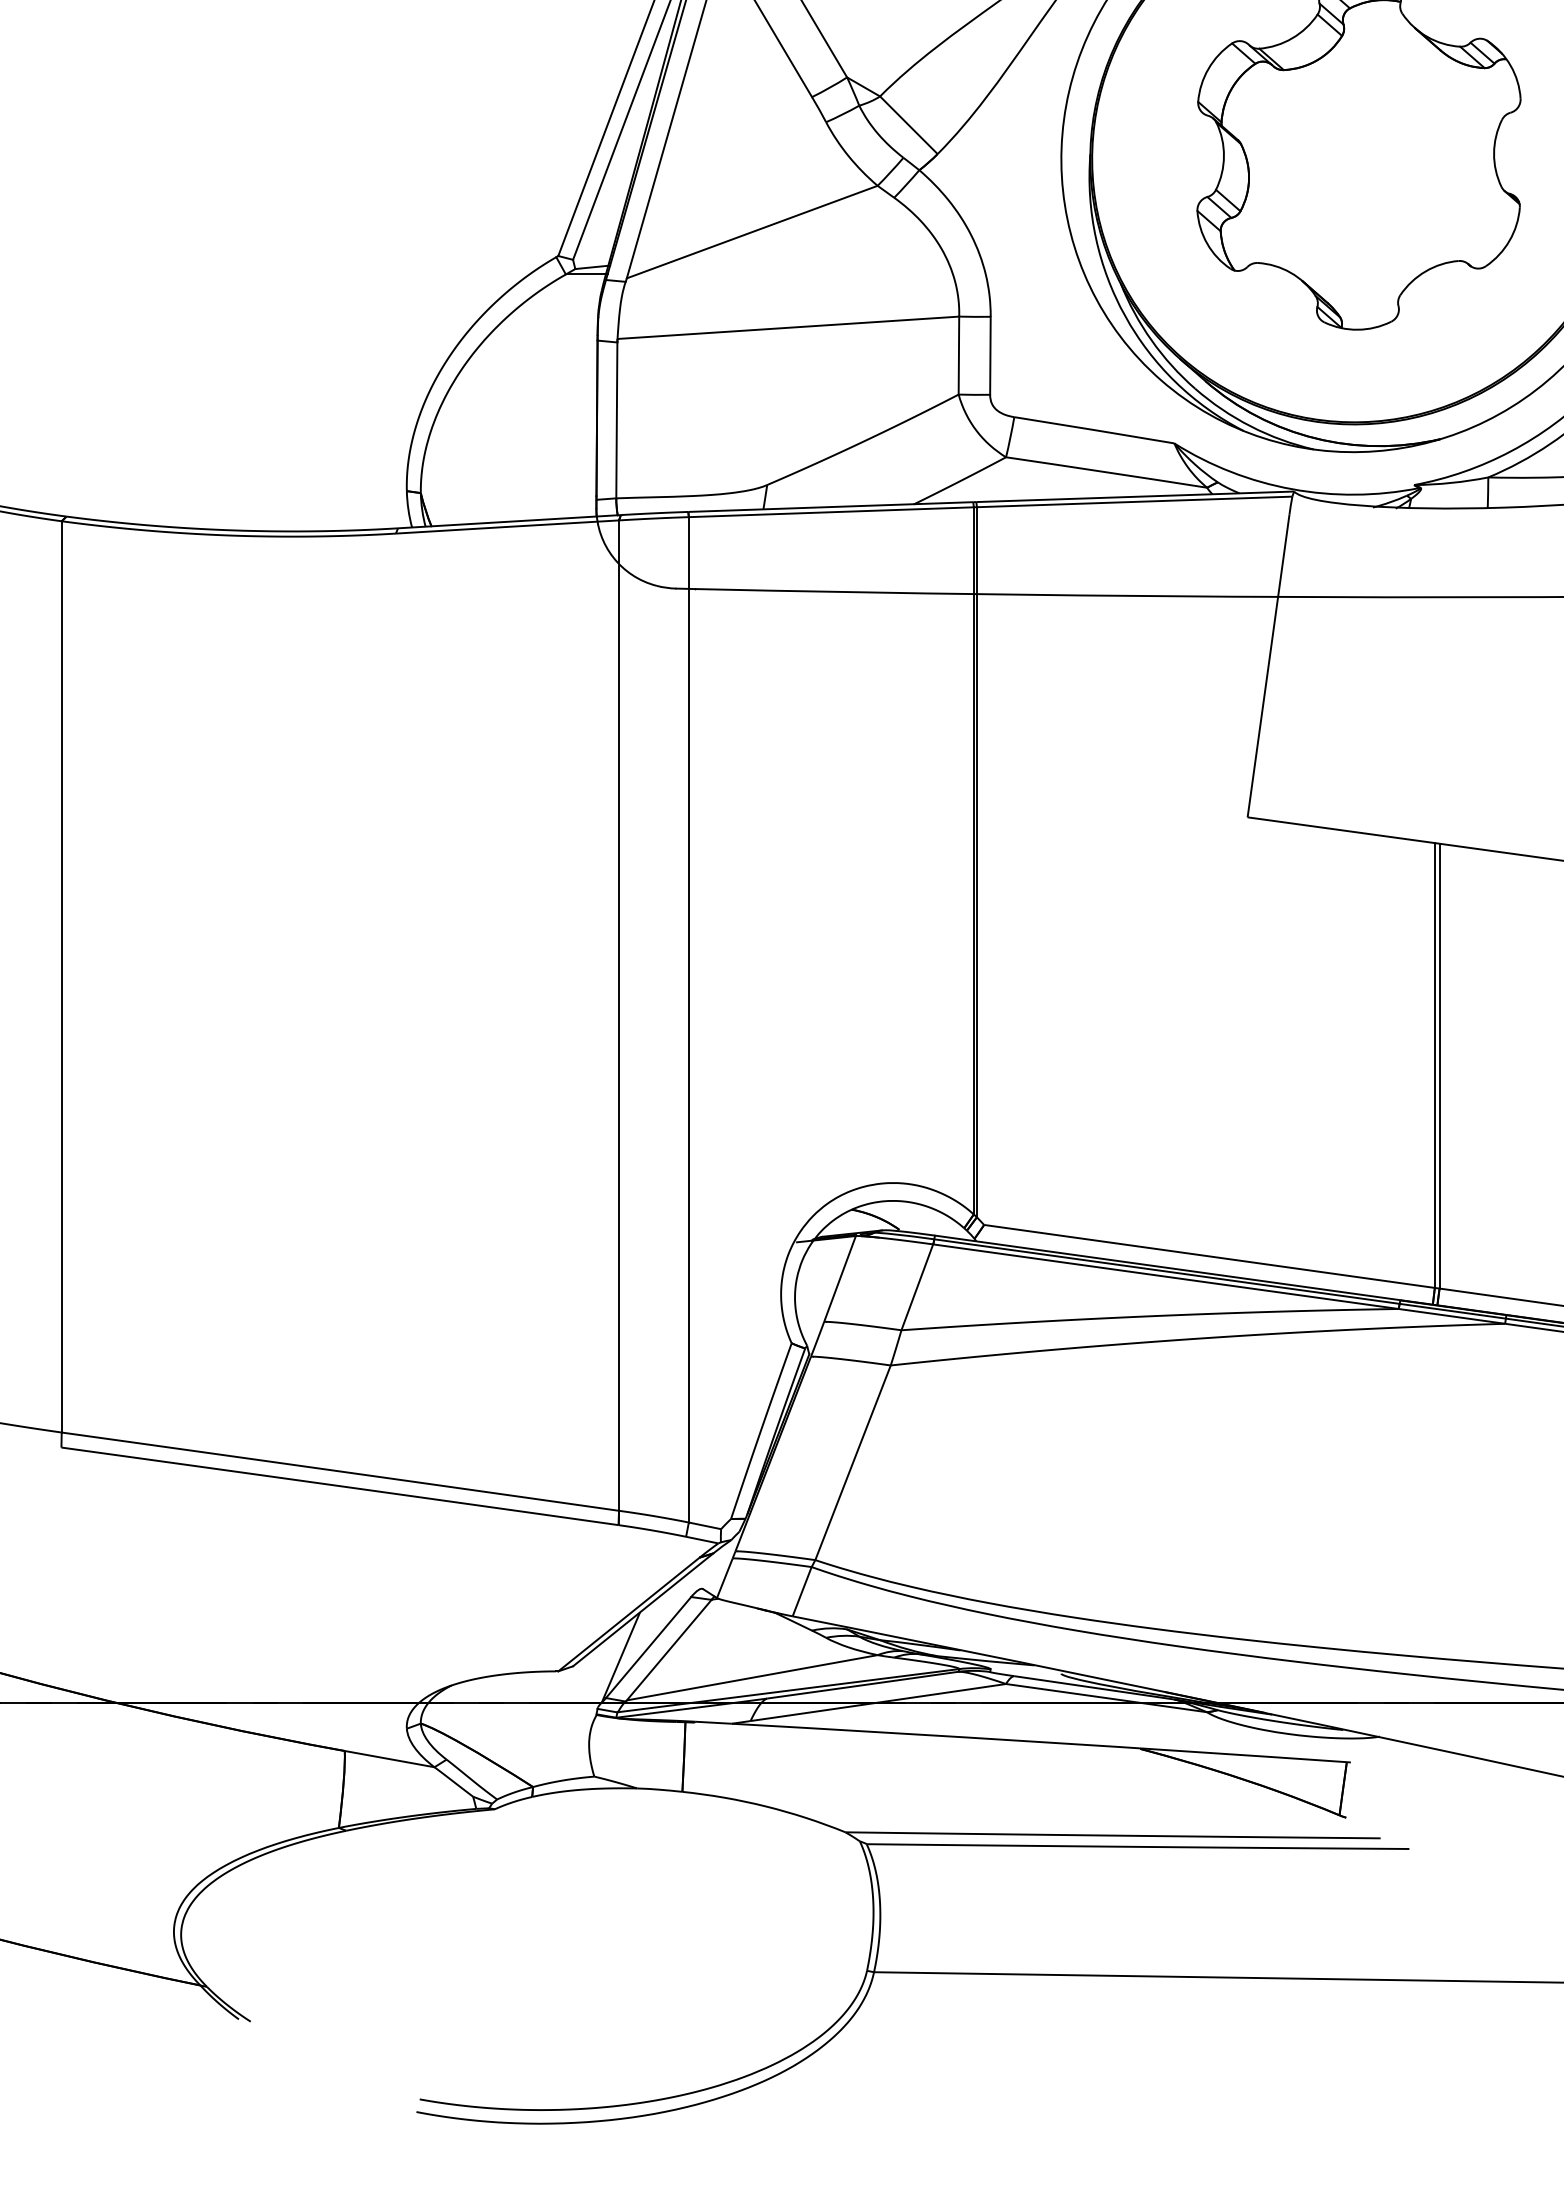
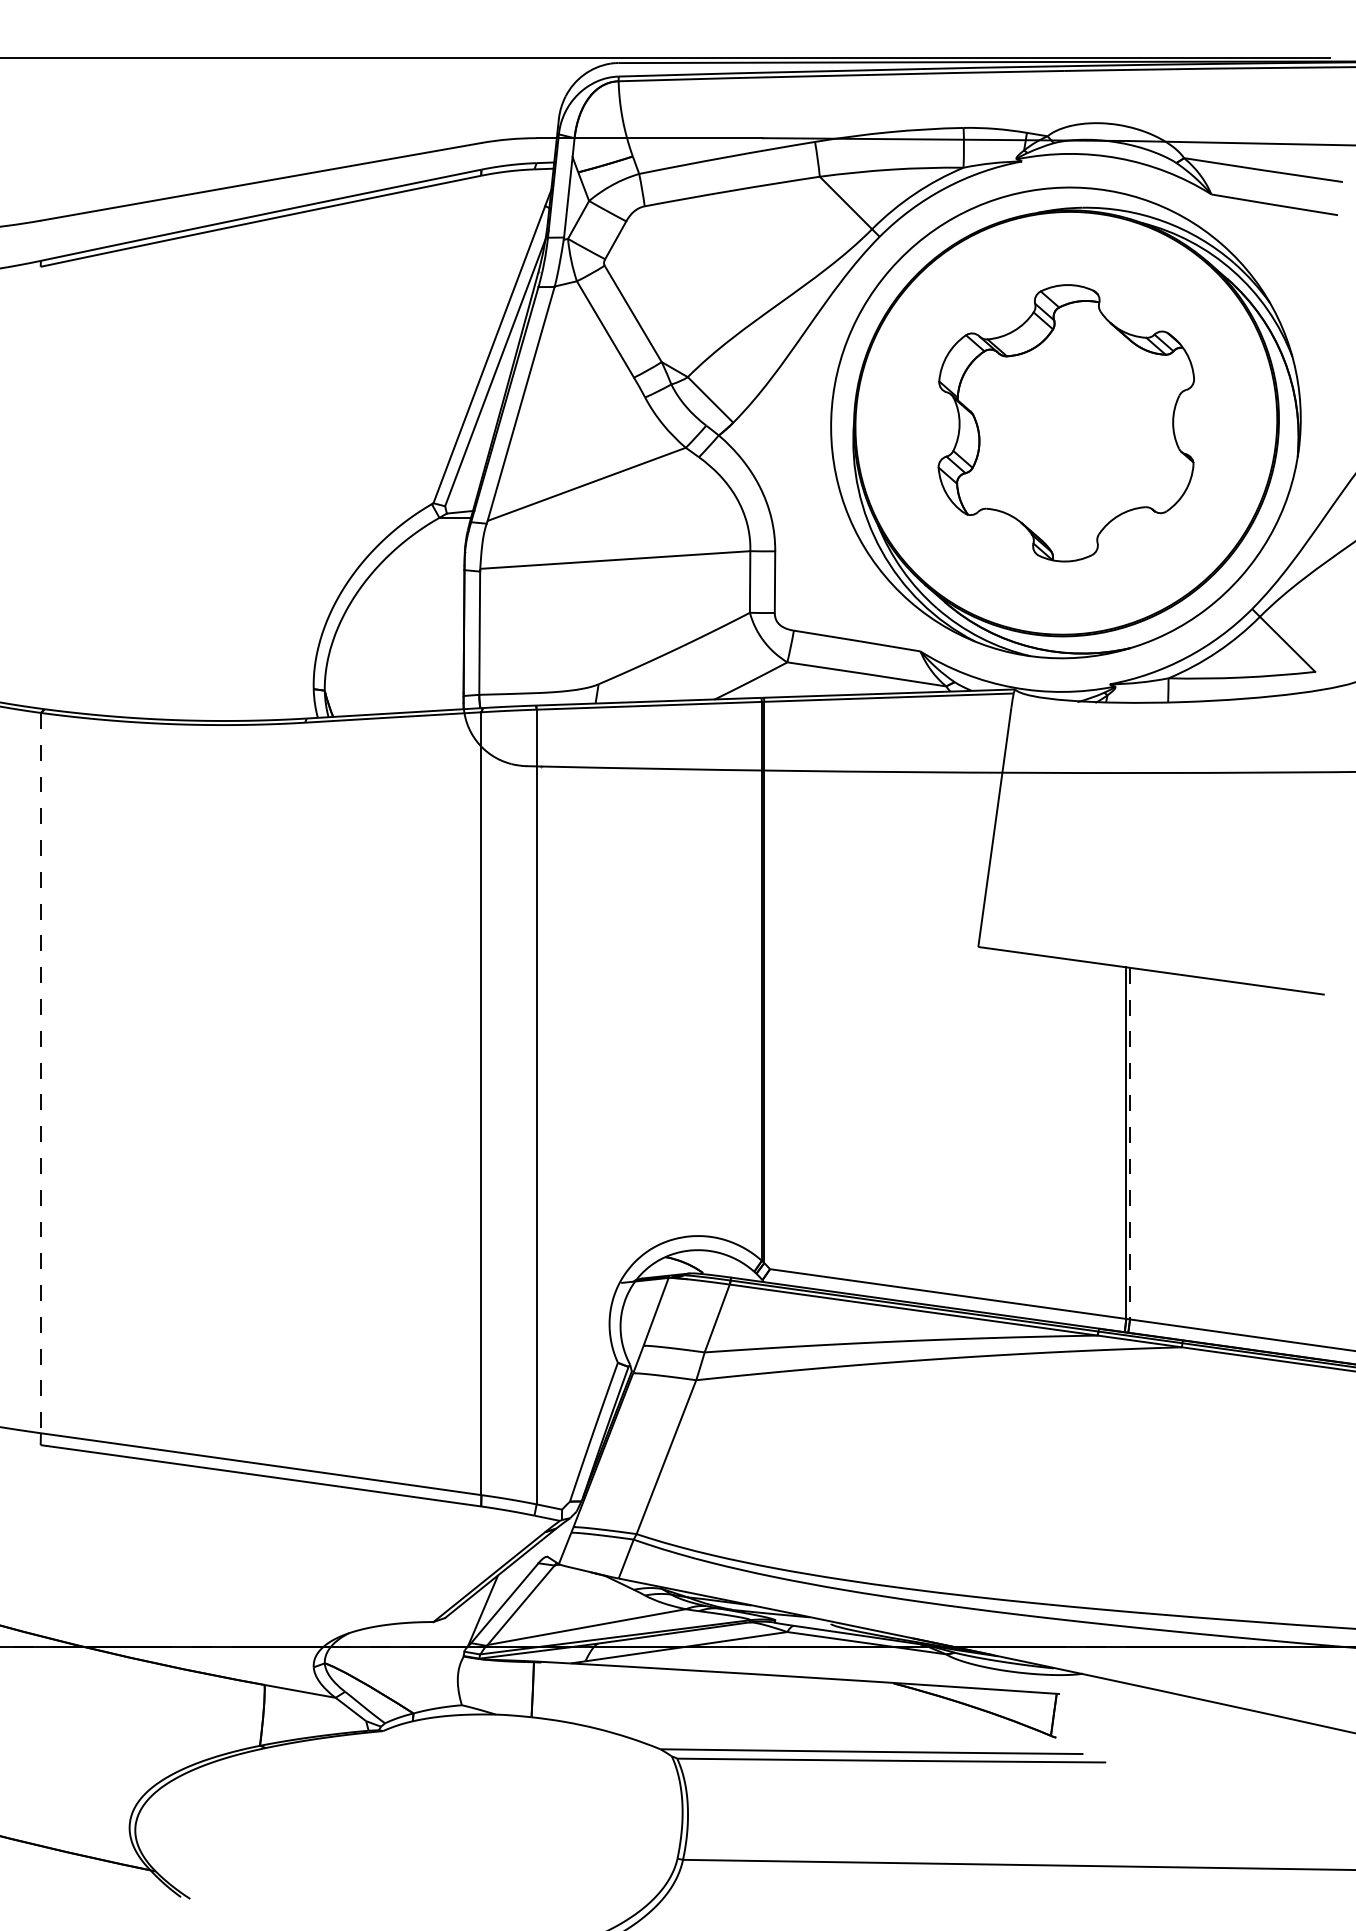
line: (61, 977) -> (40, 1073), solid -> dashed
line: (1440, 1065) -> (1130, 1143), solid -> dashed

